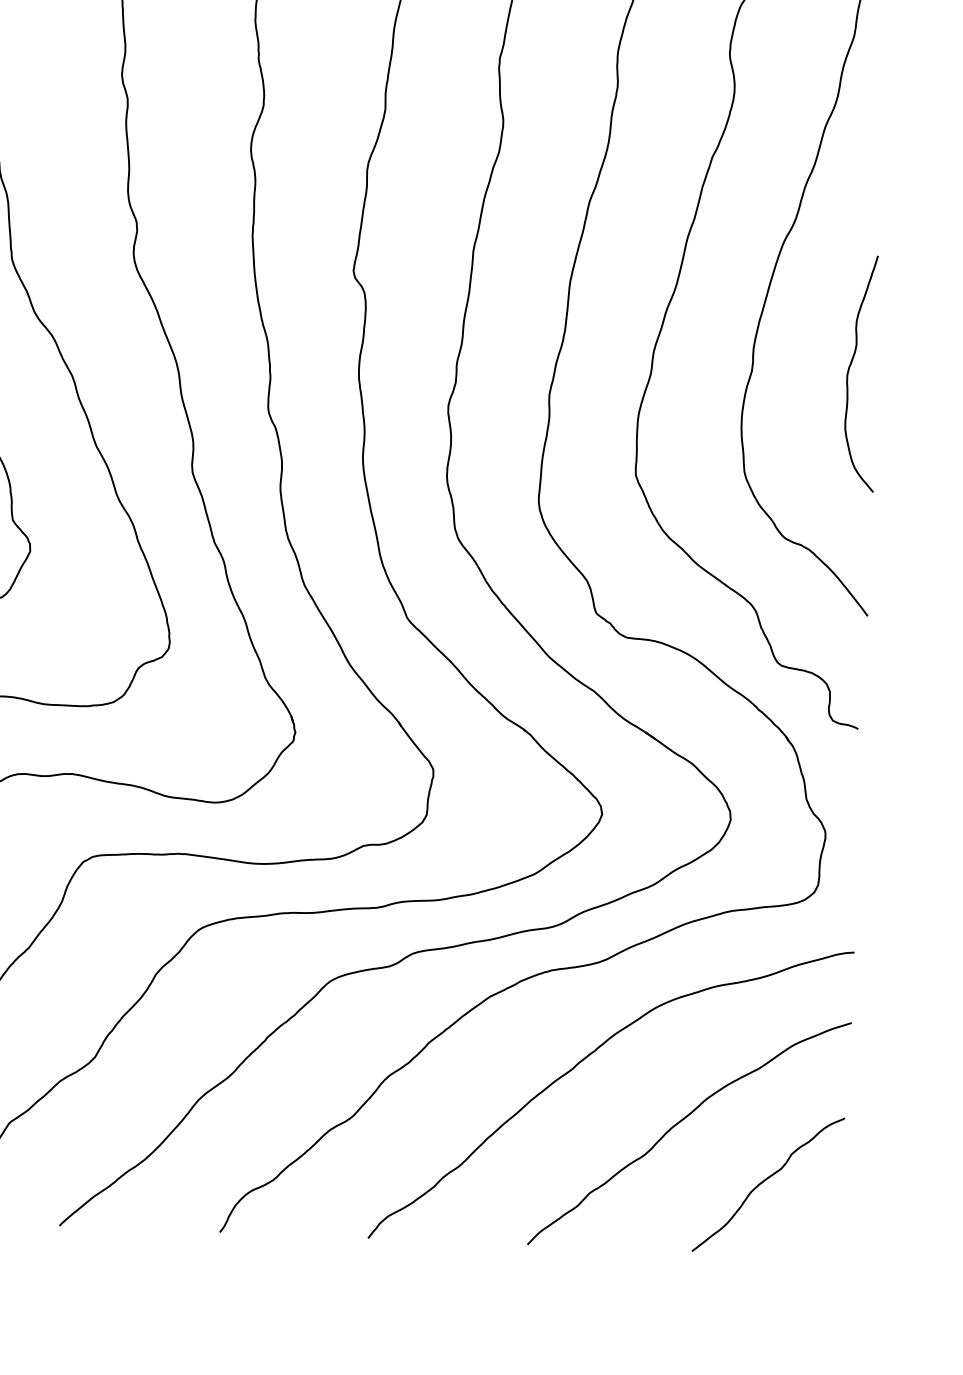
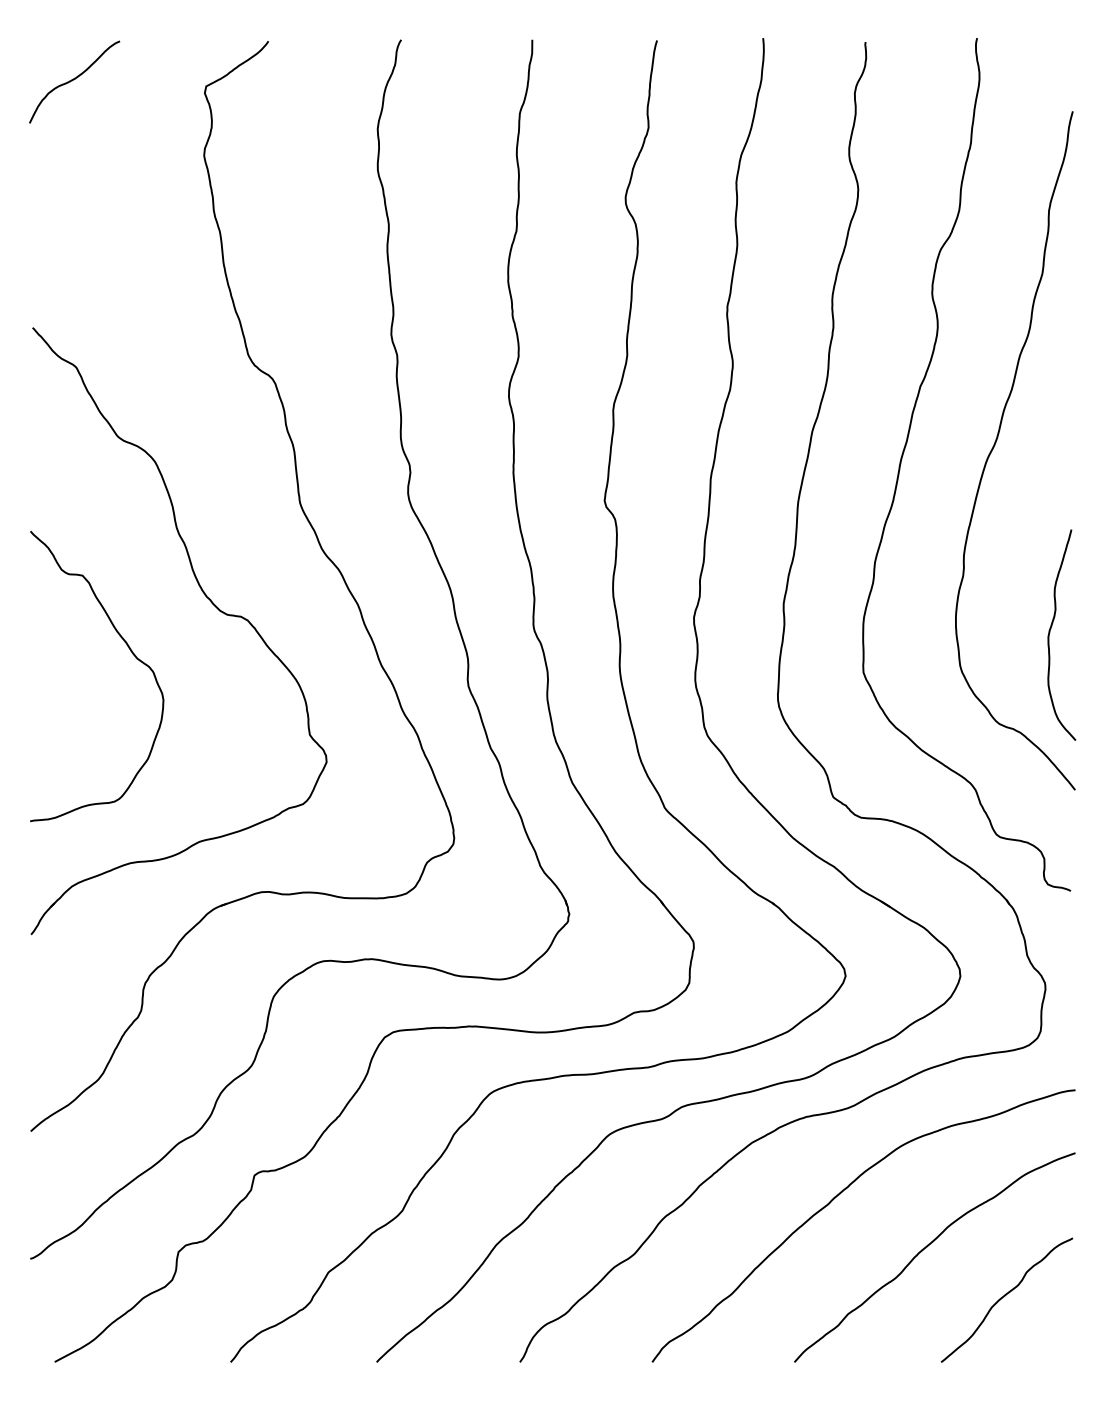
curve: (849, 371) -> (1050, 633), moved

